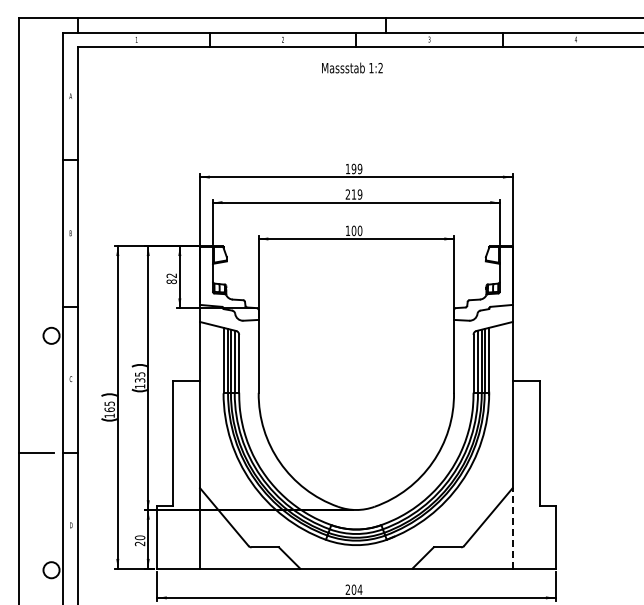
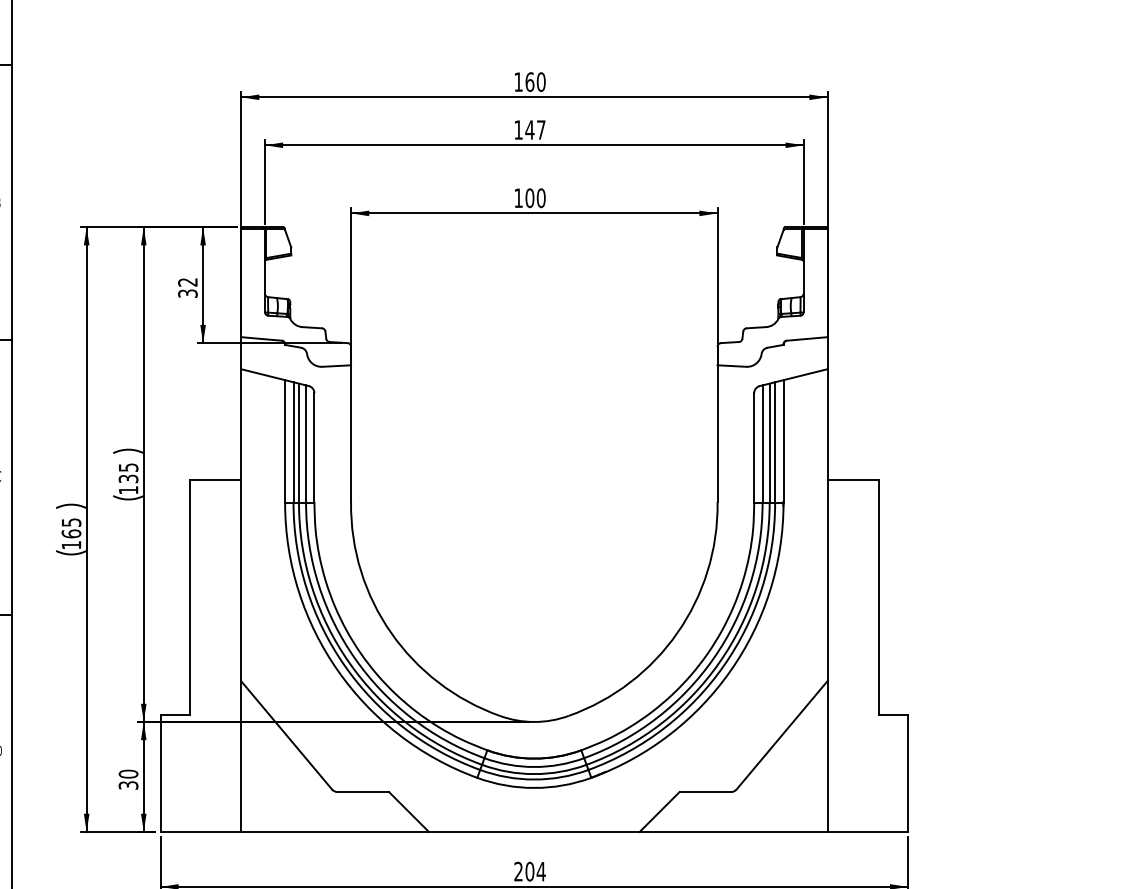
text: (356, 168) -> (534, 81), 199 -> 160
text: (353, 194) -> (528, 129), 219 -> 147
text: (171, 281) -> (187, 293), 82 -> 32
line: (512, 527) -> (827, 754), dashed -> solid
text: (140, 543) -> (129, 784), 20 -> 30

